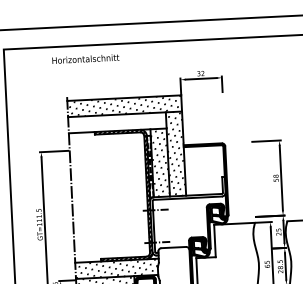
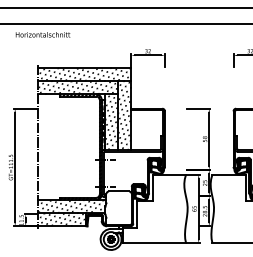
text: (85, 58) -> (42, 34), moved
hatch: (117, 122) -> (78, 87), added

